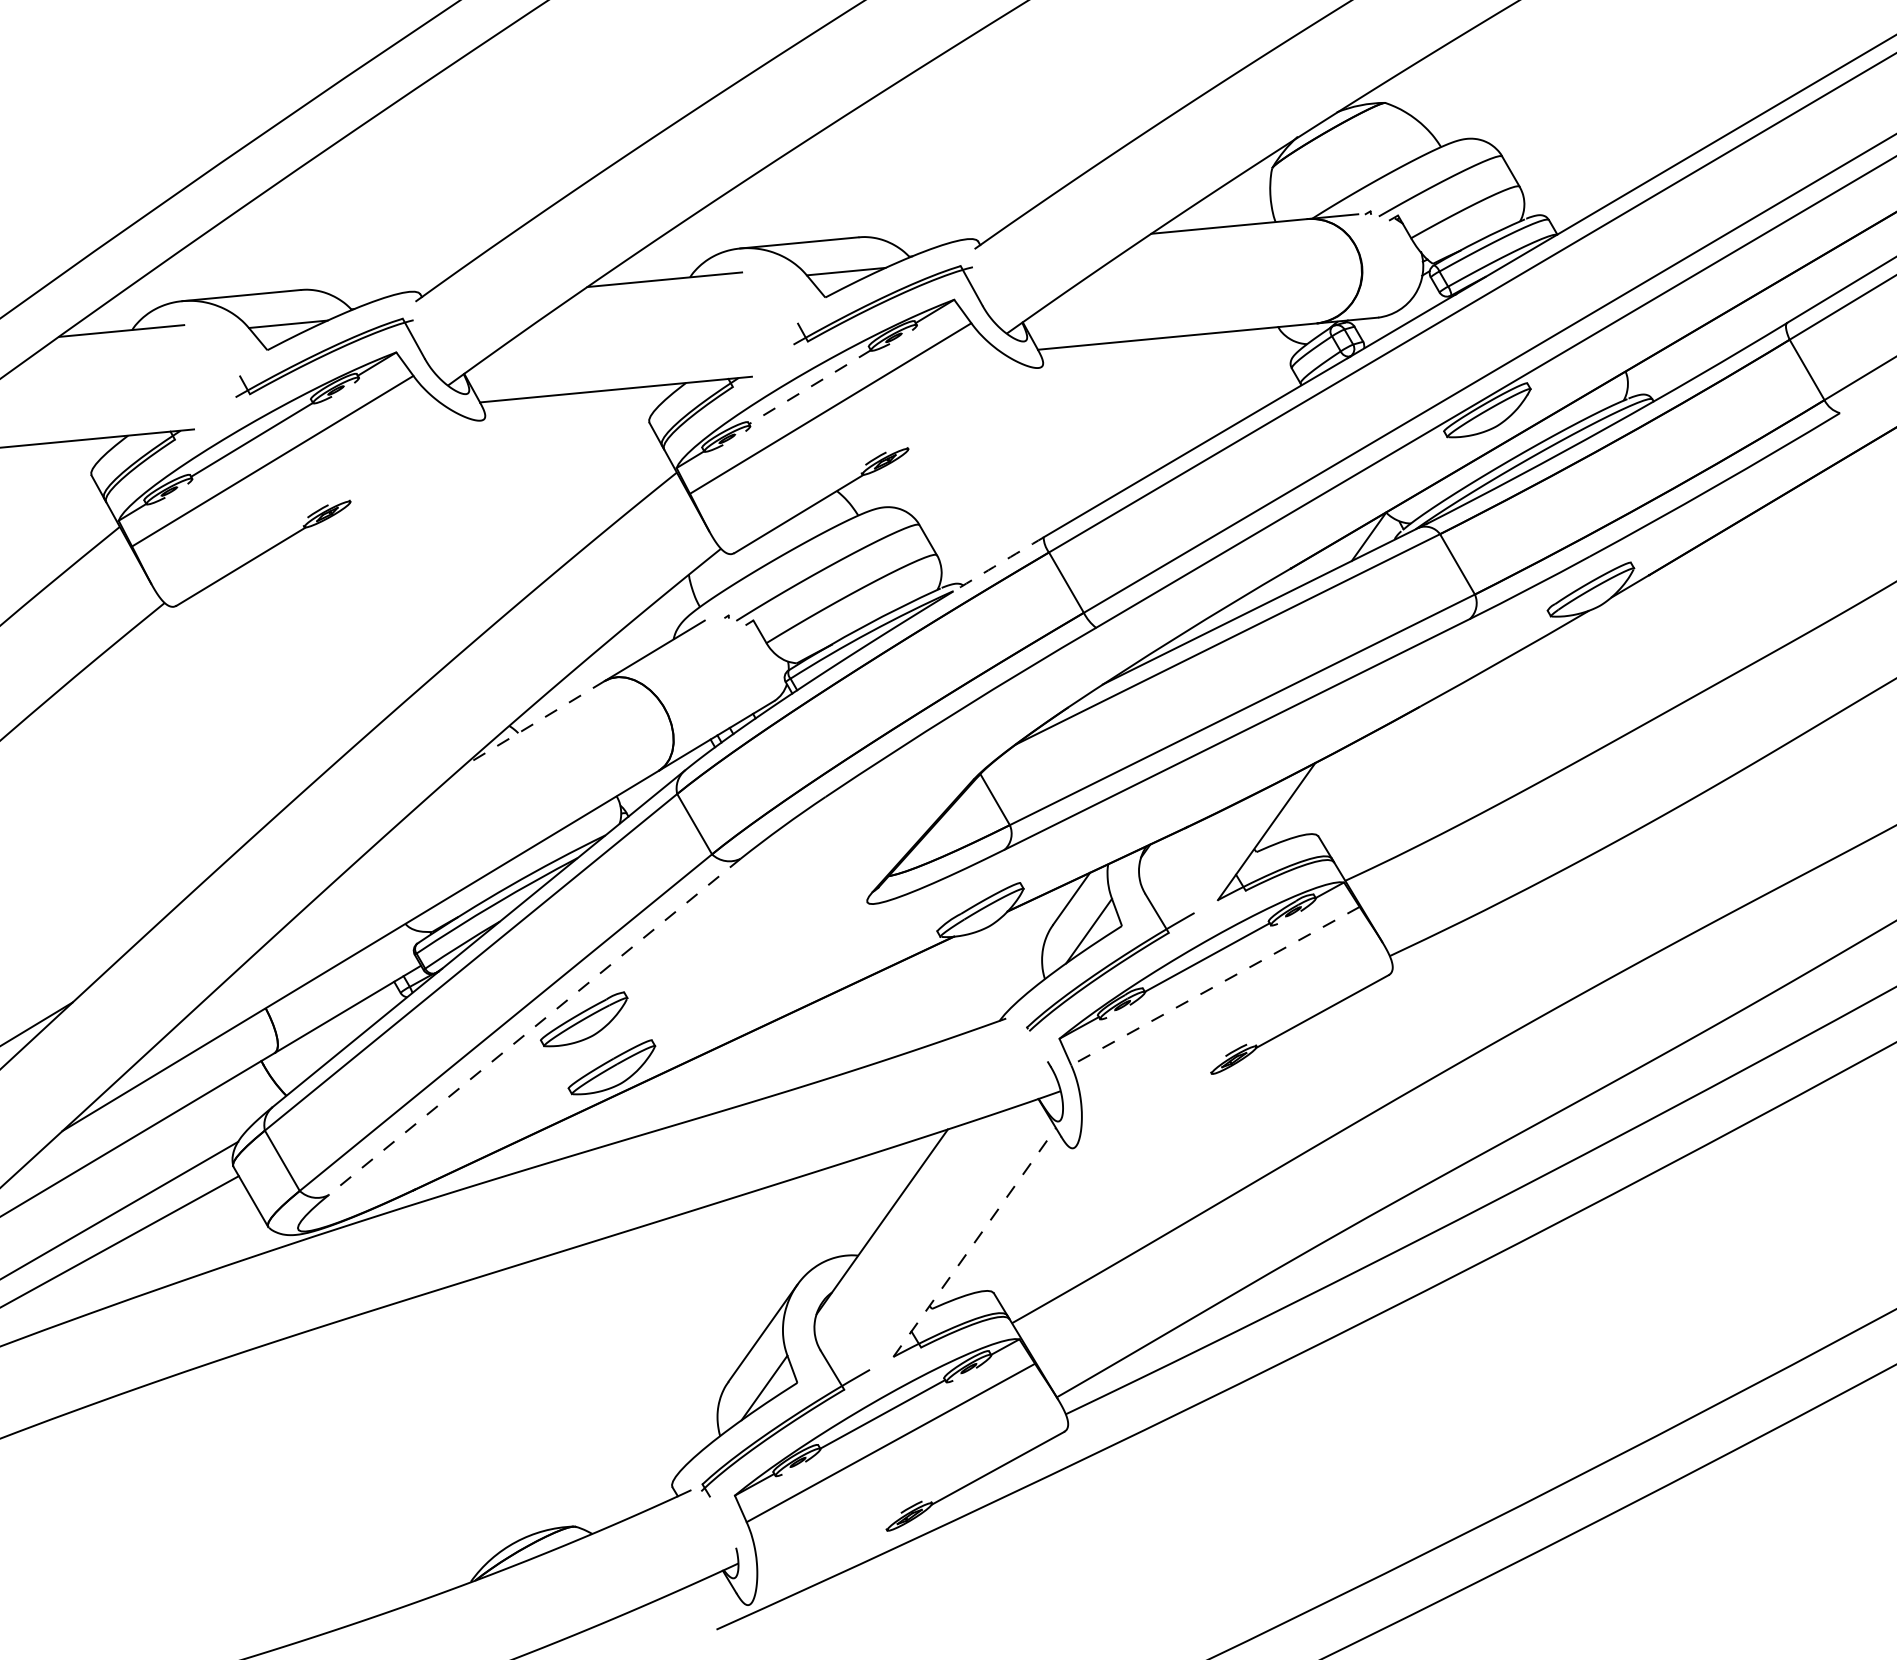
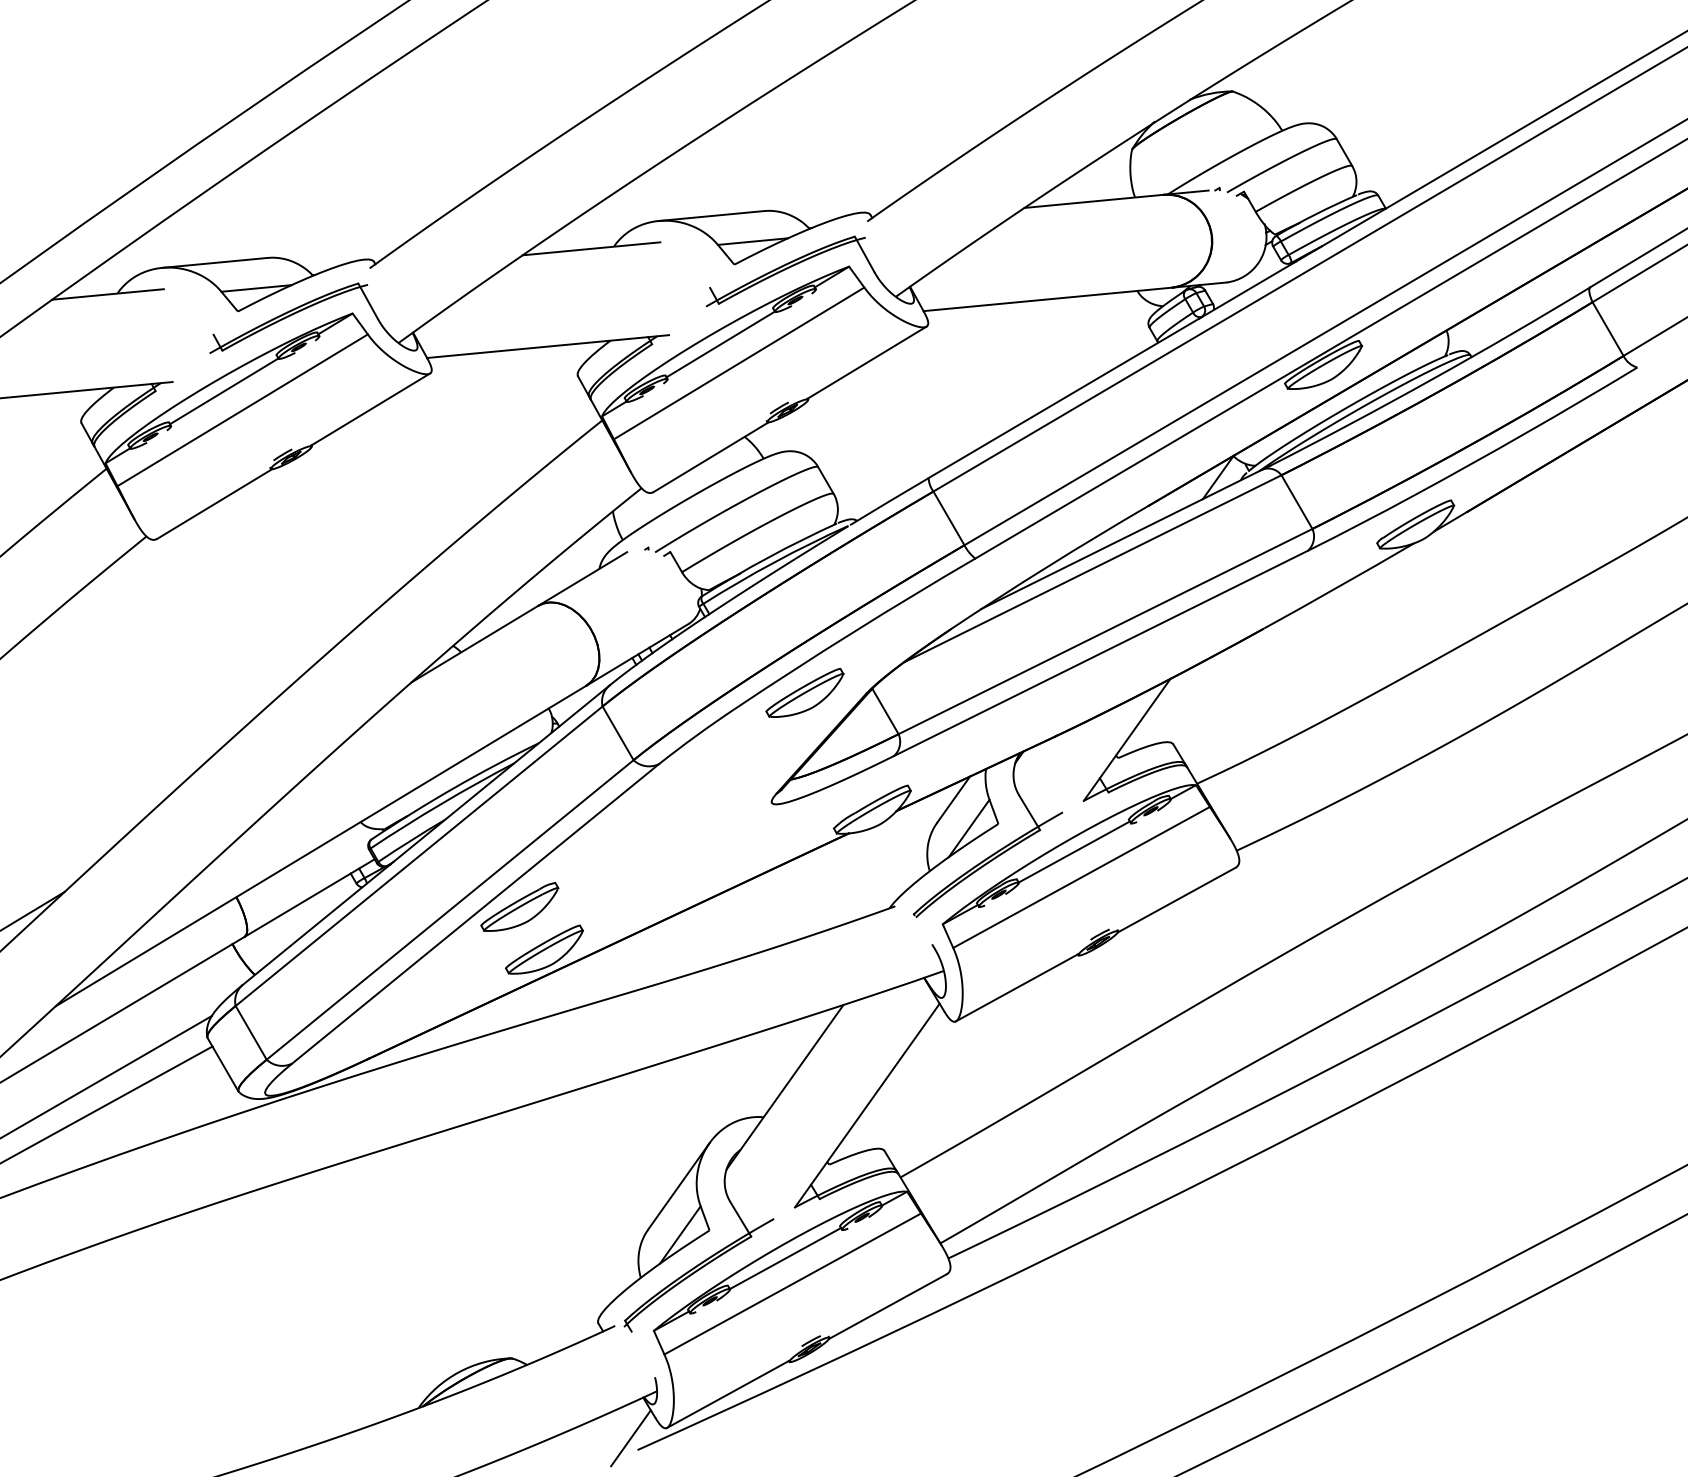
line: (809, 387) -> (720, 344), dashed -> solid
line: (974, 407) -> (867, 362), added
line: (416, 459) -> (370, 408), added
arc: (999, 563) -> (889, 501), dashed -> solid
line: (533, 724) -> (474, 644), dashed -> solid
part: (904, 778) -> (804, 692), added
line: (1215, 986) -> (1081, 877), dashed -> solid
line: (534, 1027) -> (475, 914), dashed -> solid
line: (1142, 1109) -> (1016, 987), added
line: (974, 1242) -> (867, 1105), dashed -> solid
line: (817, 1566) -> (727, 1393), added
line: (708, 1615) -> (630, 1437), added

